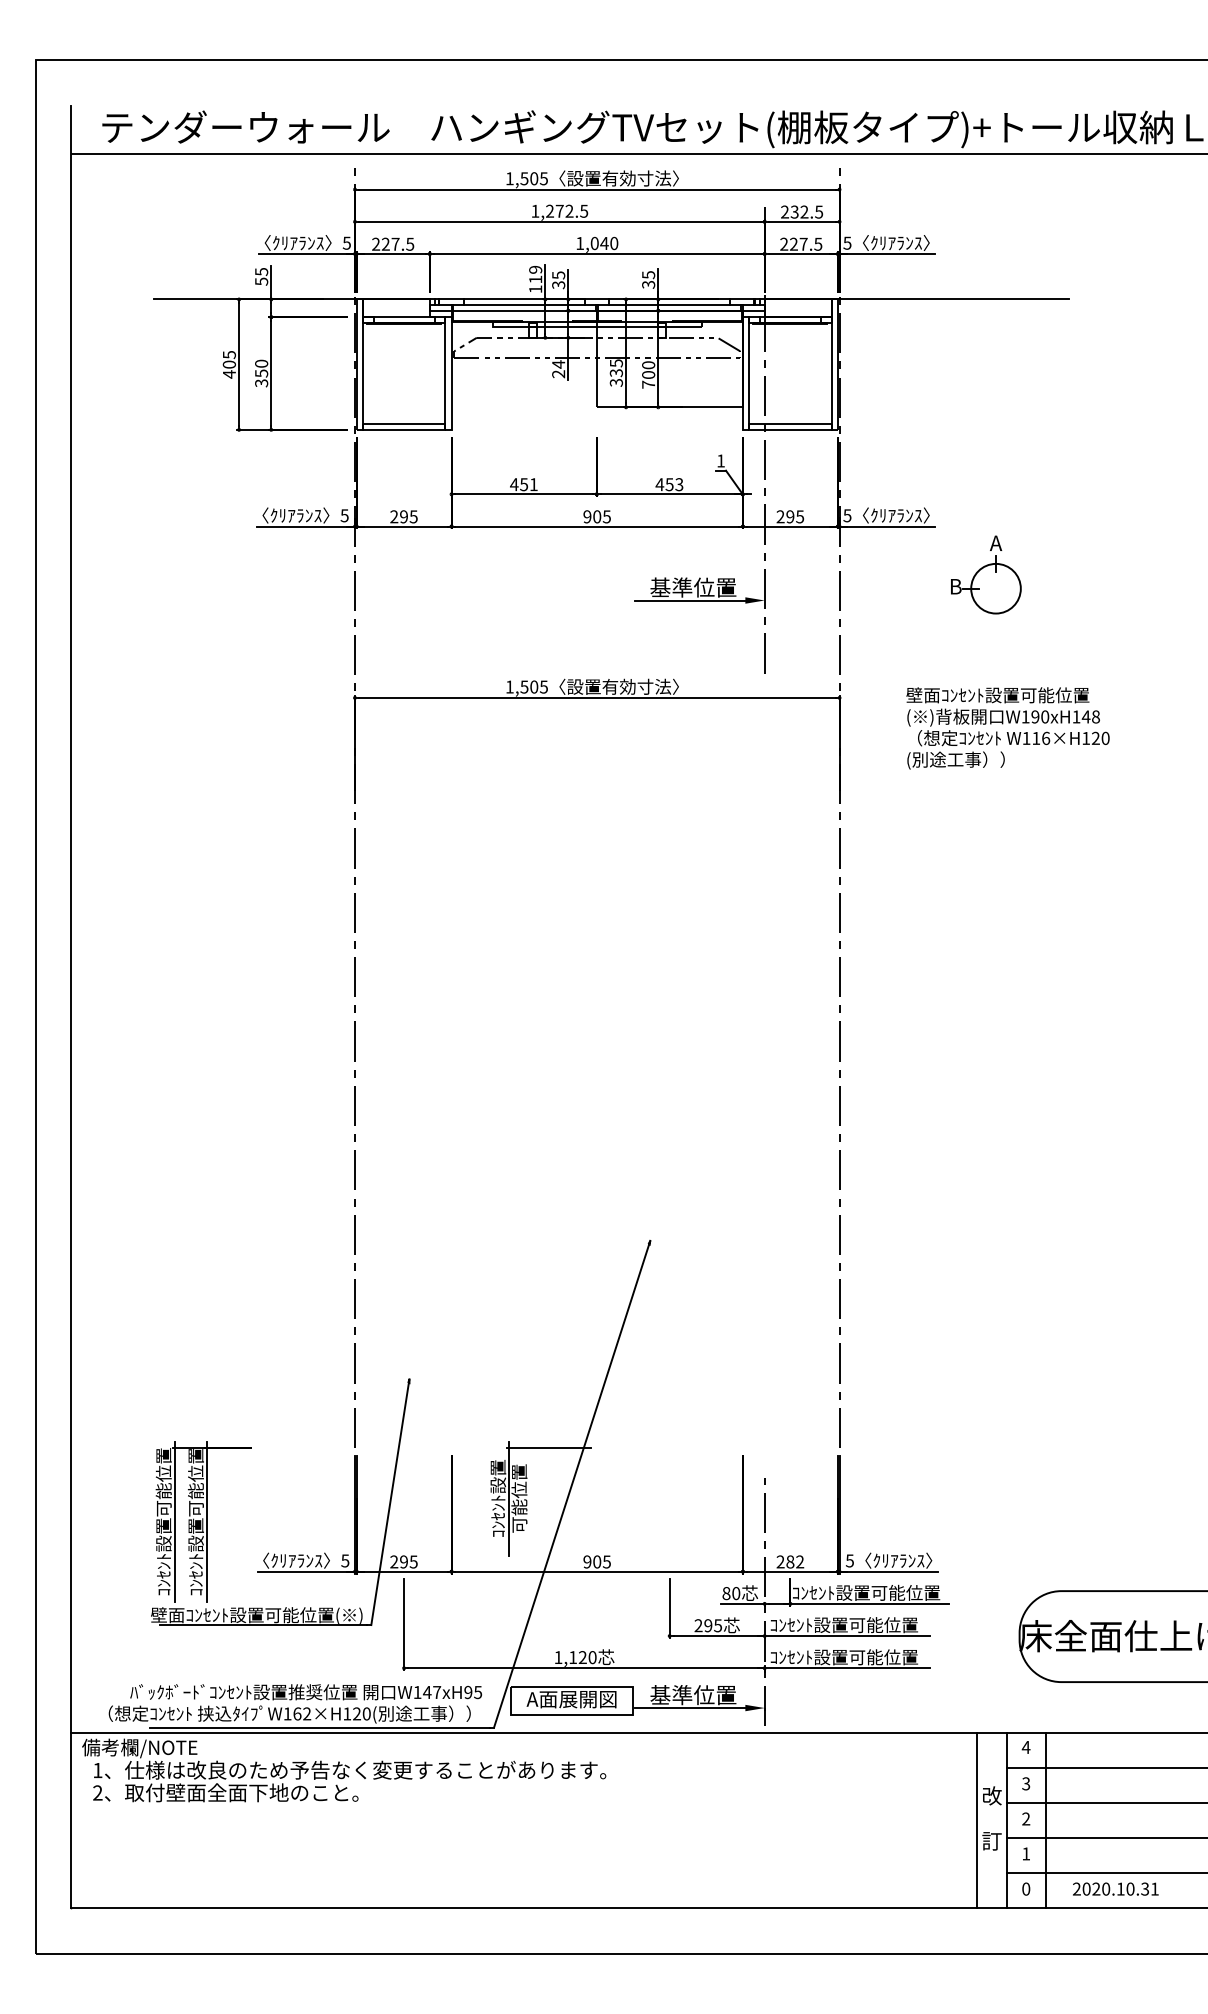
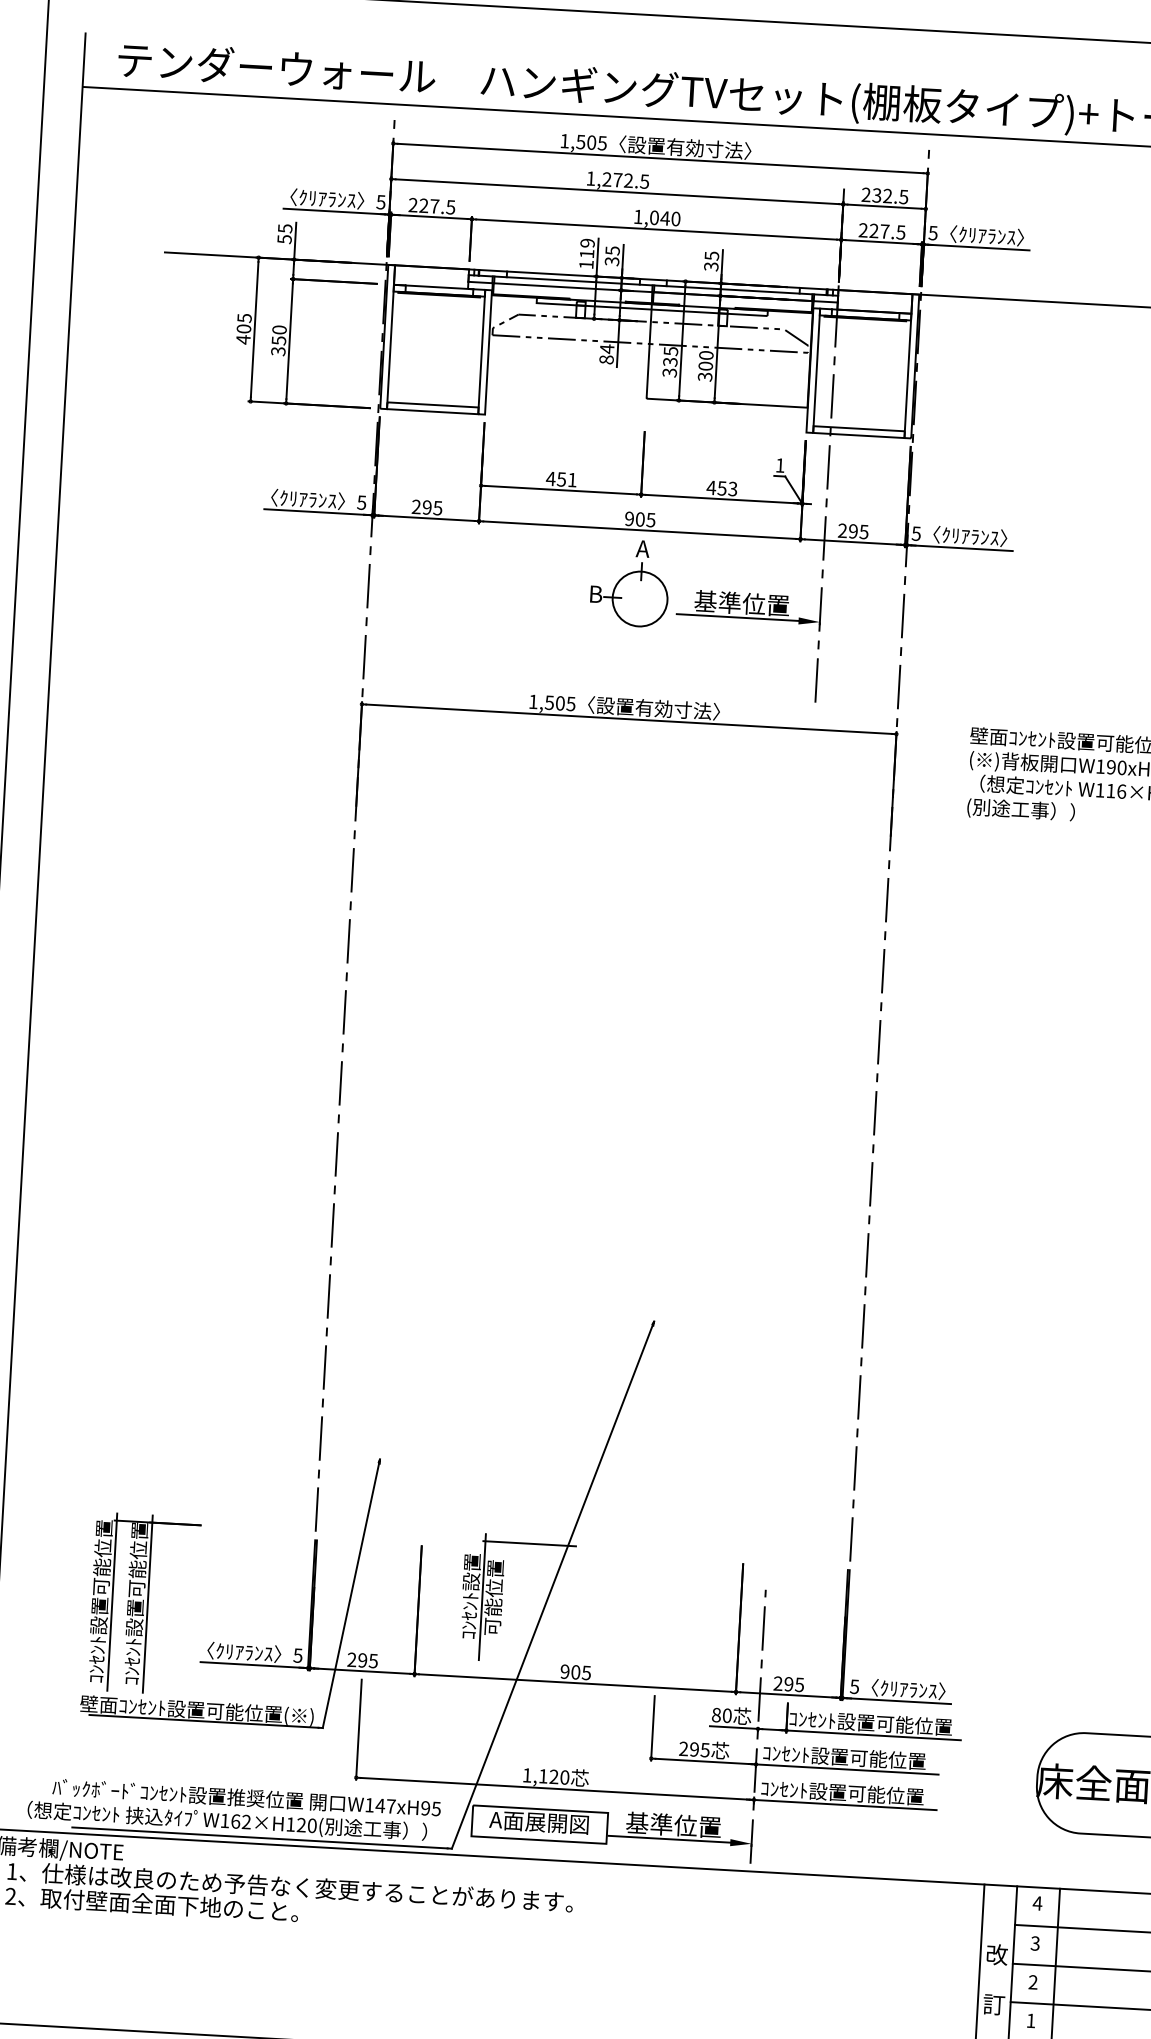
text: (558, 374) -> (606, 360), 24 -> 84
text: (648, 384) -> (705, 376), 700 -> 300
part: (986, 574) -> (630, 582), moved
text: (795, 1561) -> (794, 1684), 282 -> 295

